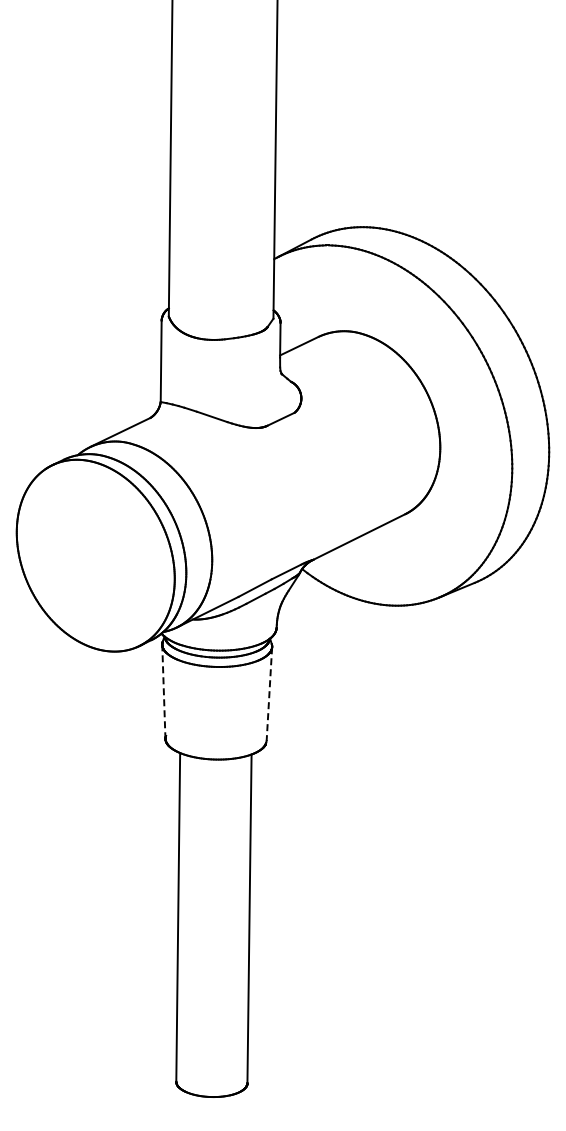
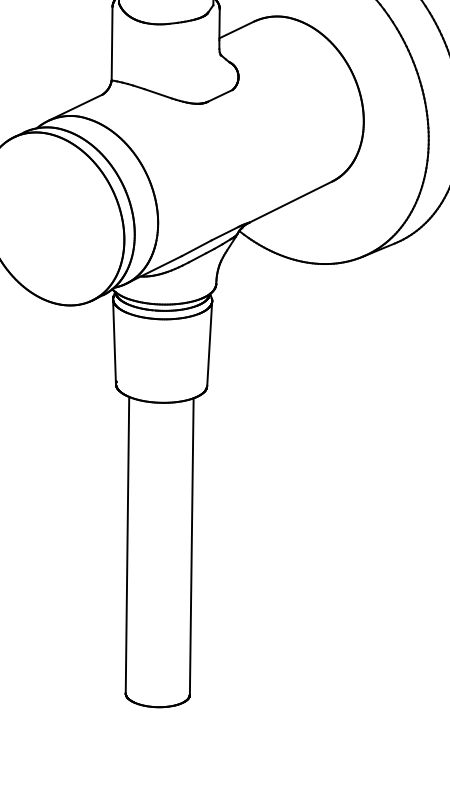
line: (163, 691) -> (114, 341), dashed -> solid
line: (269, 694) -> (209, 344), dashed -> solid

